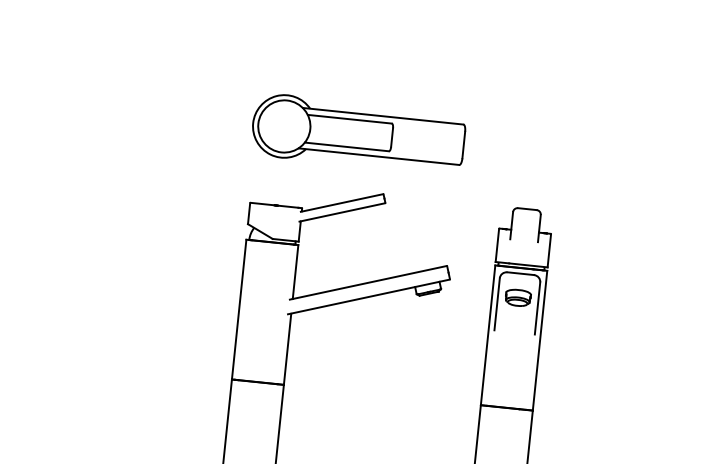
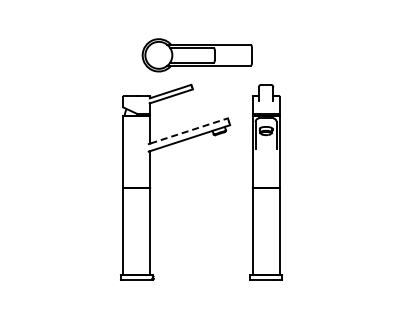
part: (356, 134) -> (196, 55), moved
line: (368, 283) -> (188, 131), solid -> dashed

